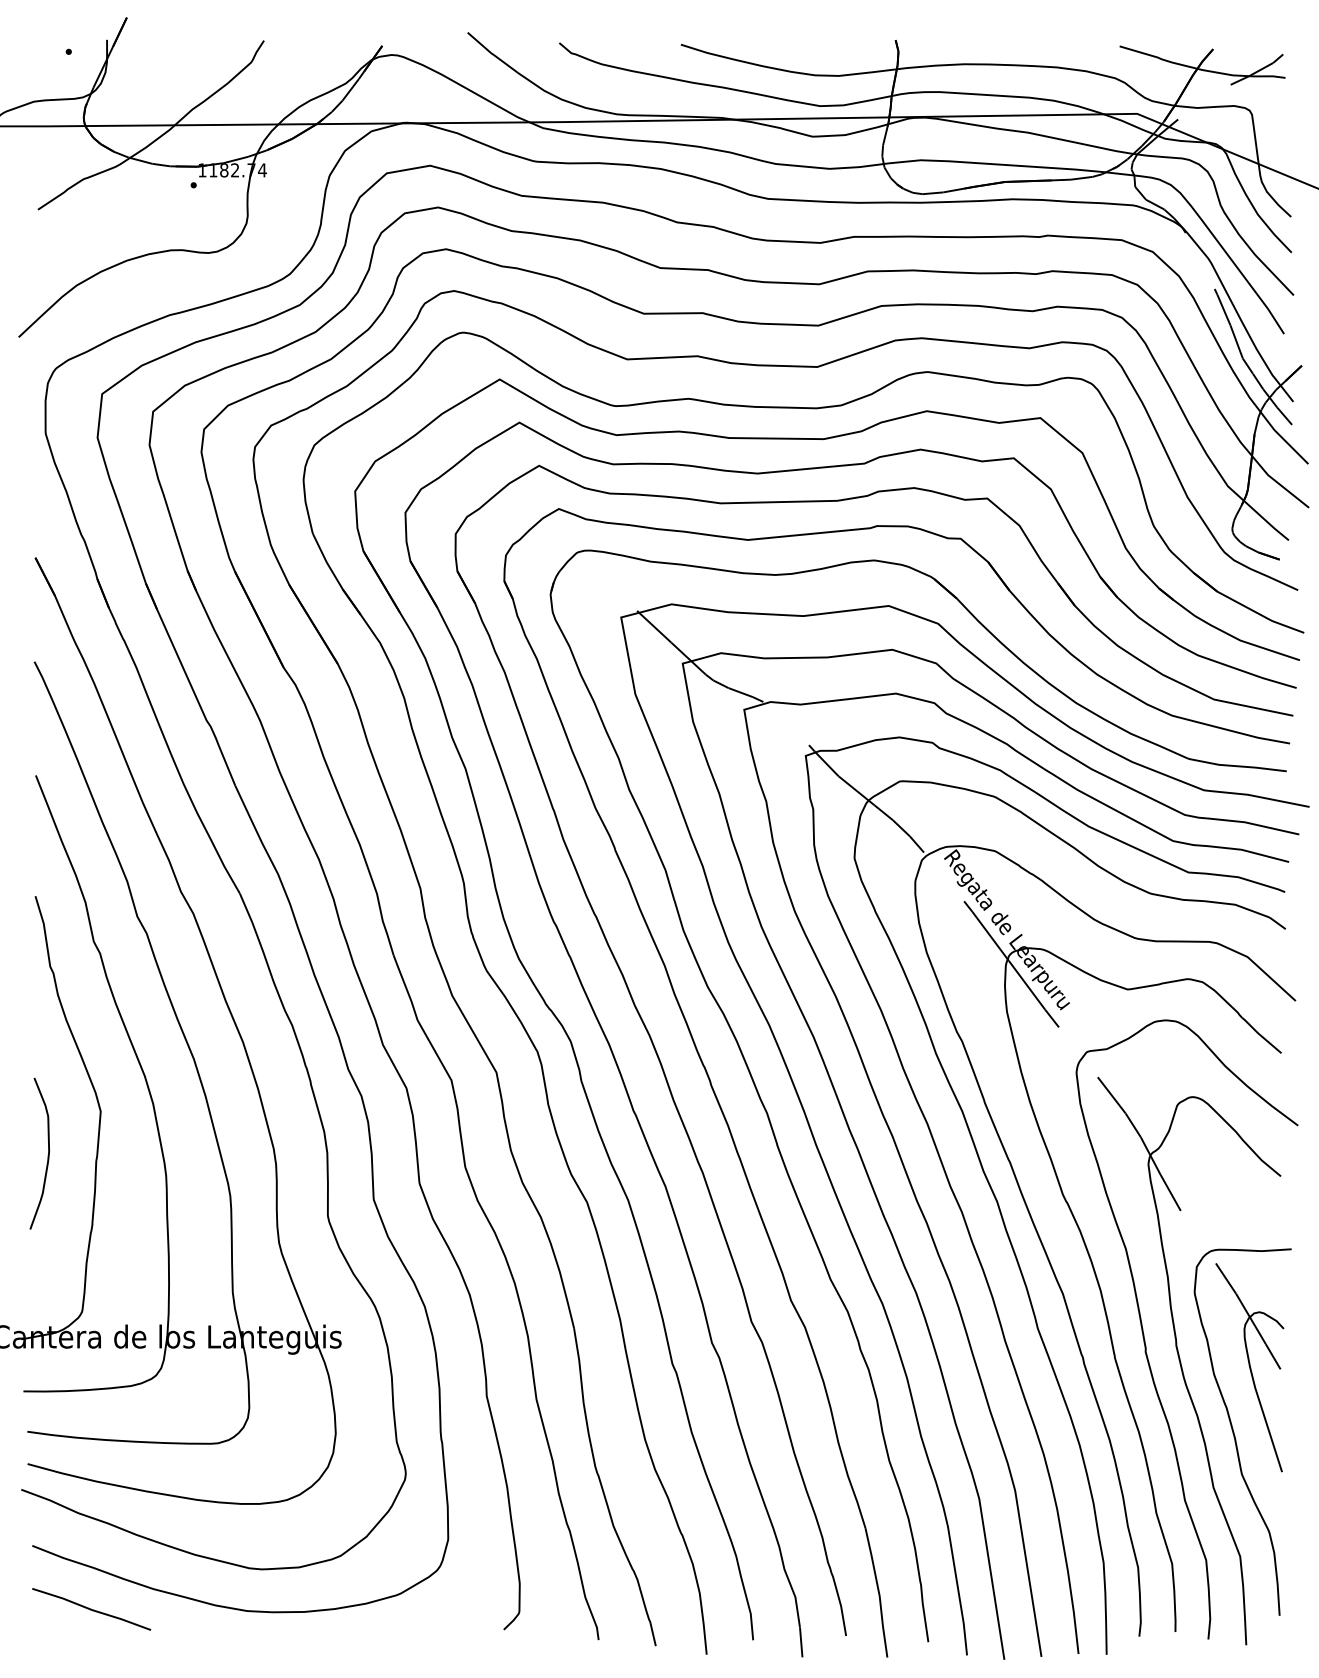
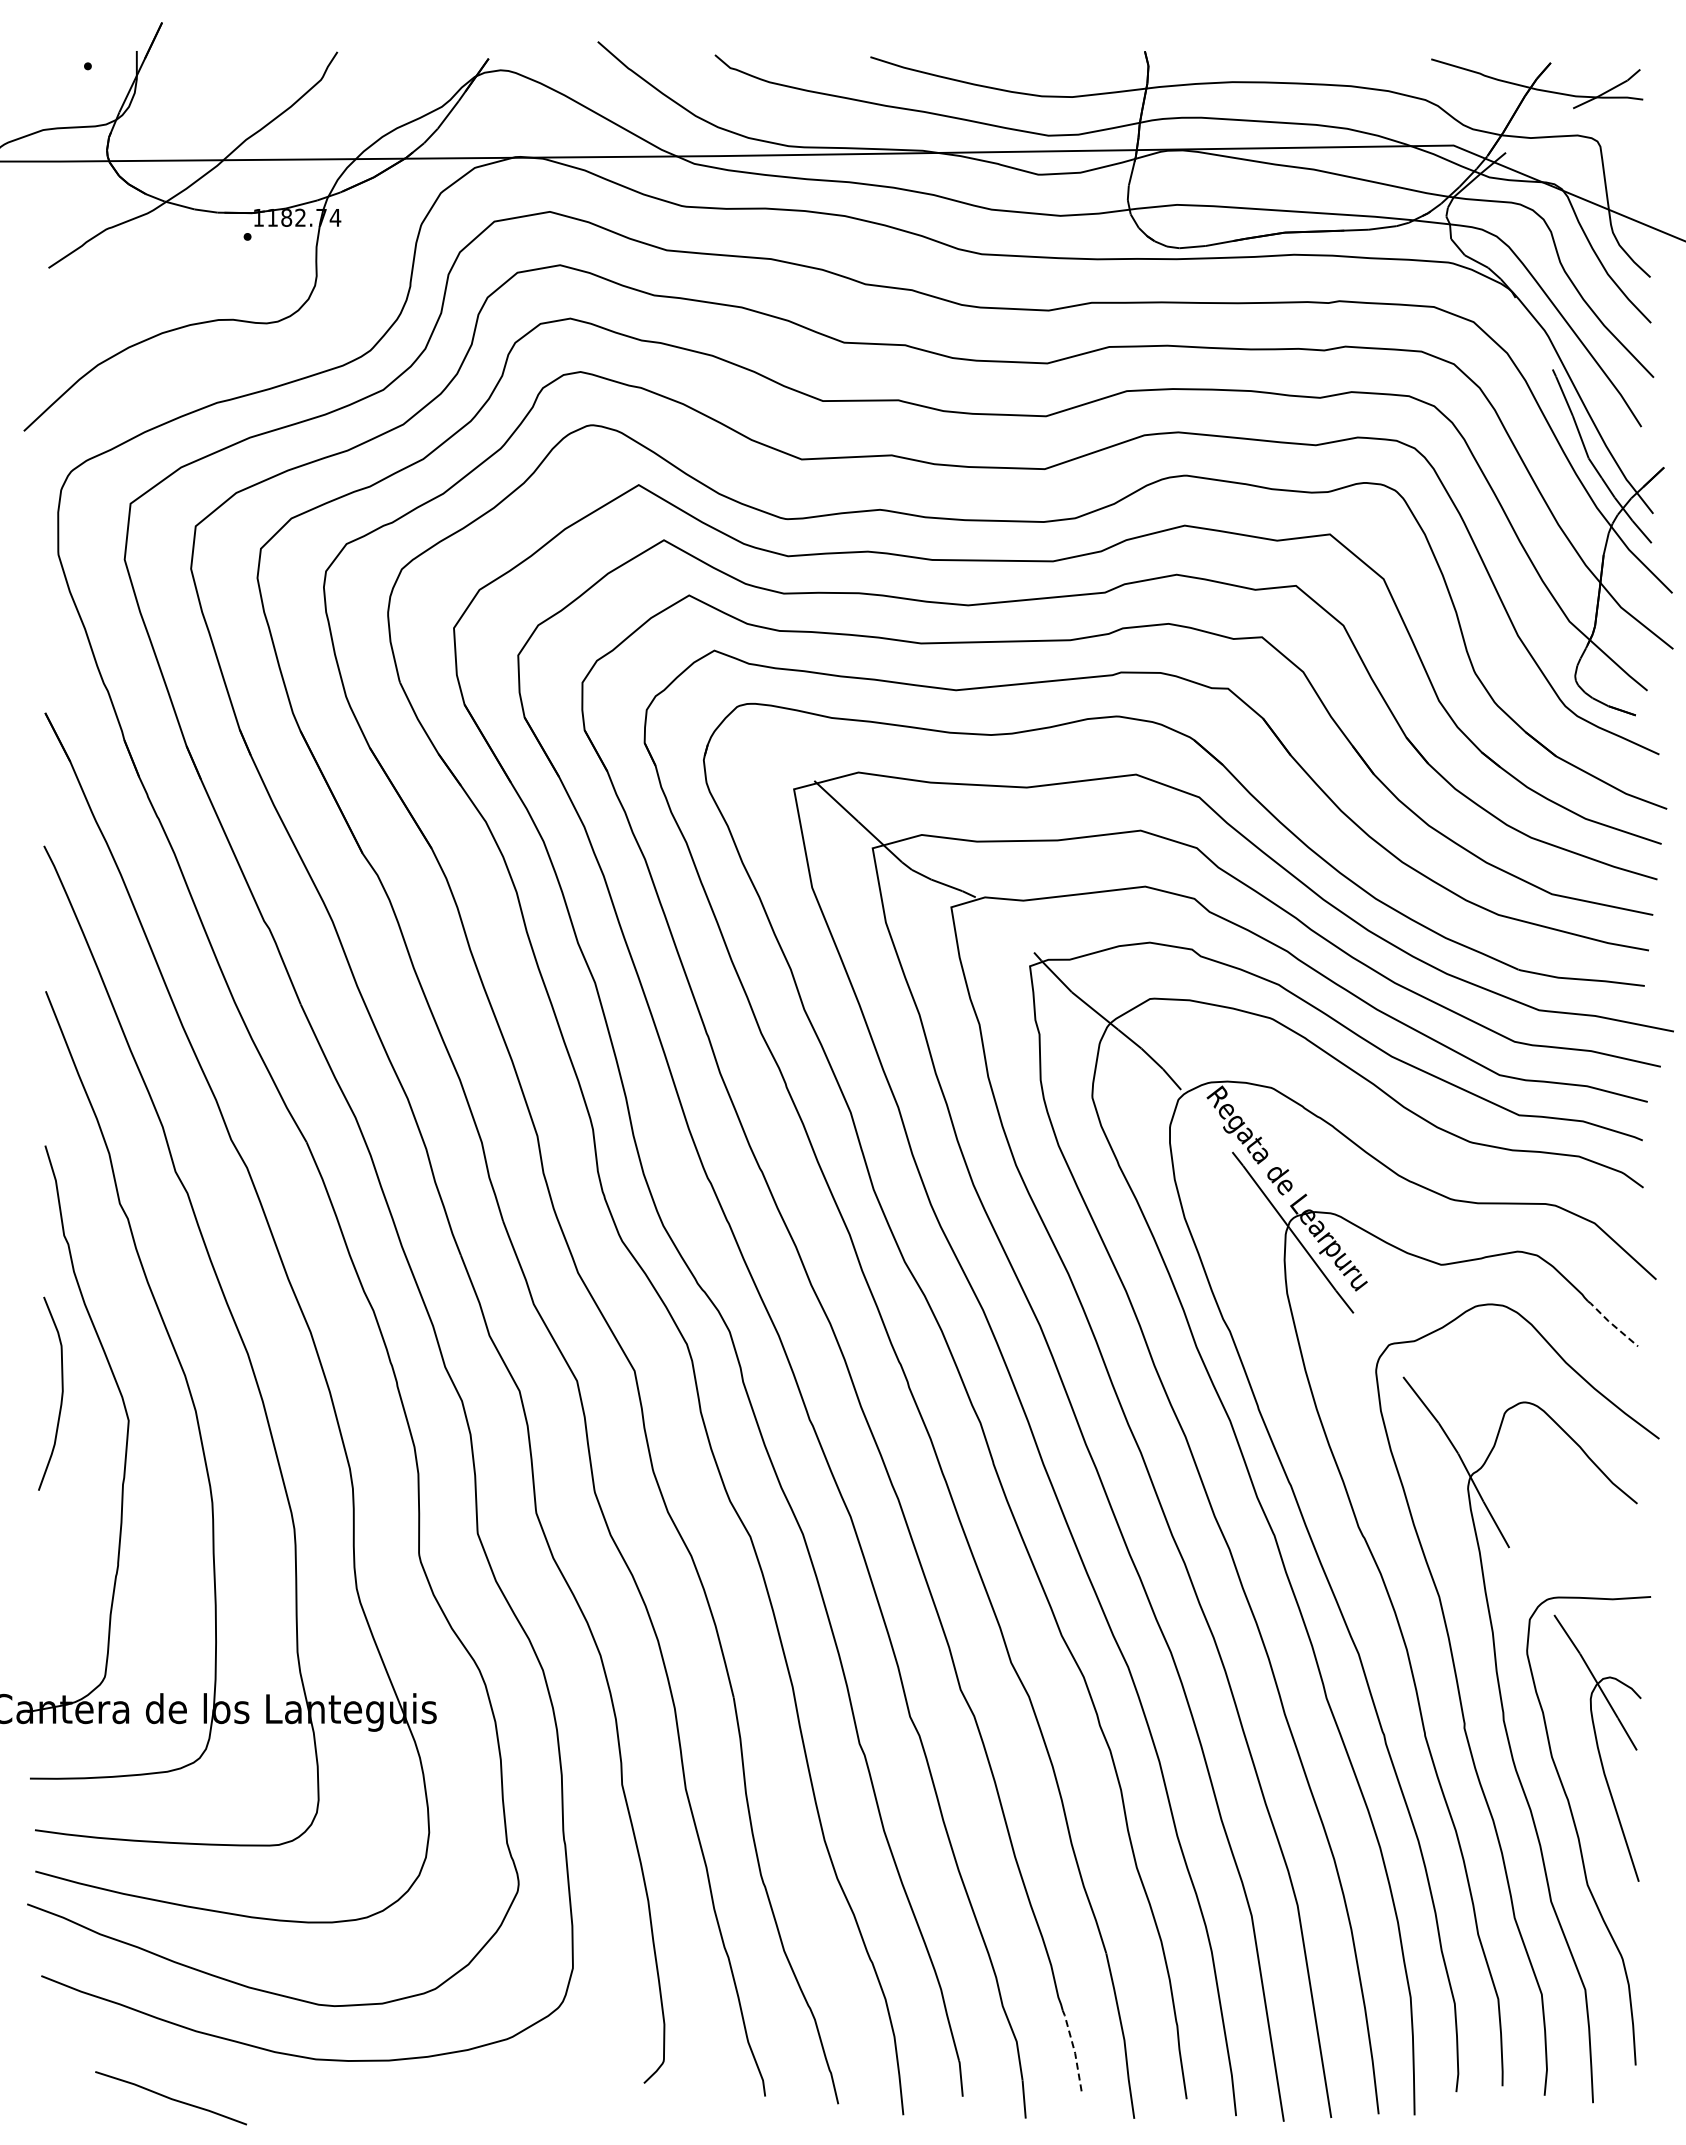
line: (1261, 1036) -> (1612, 1324), solid -> dashed
curve: (48, 1153) -> (61, 1393), moved
line: (840, 1603) -> (1074, 2049), solid -> dashed
line: (91, 1609) -> (170, 2098), moved

